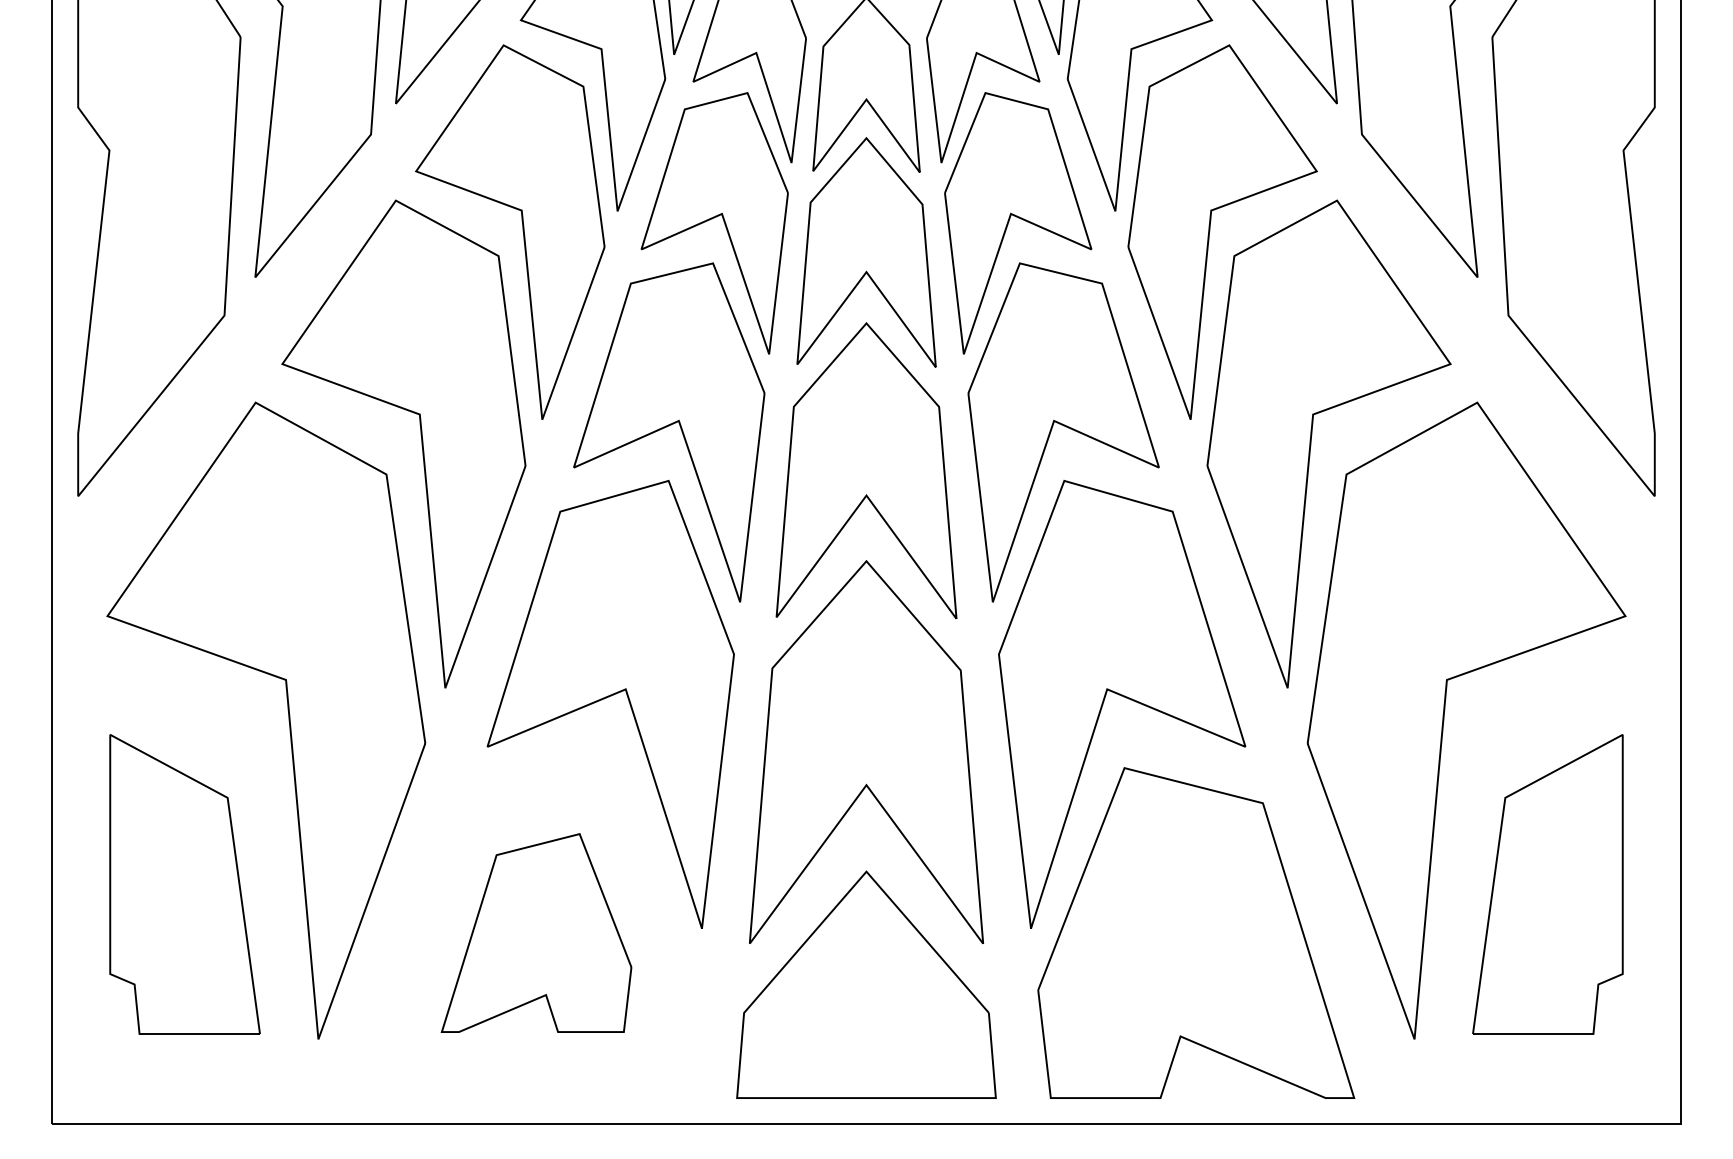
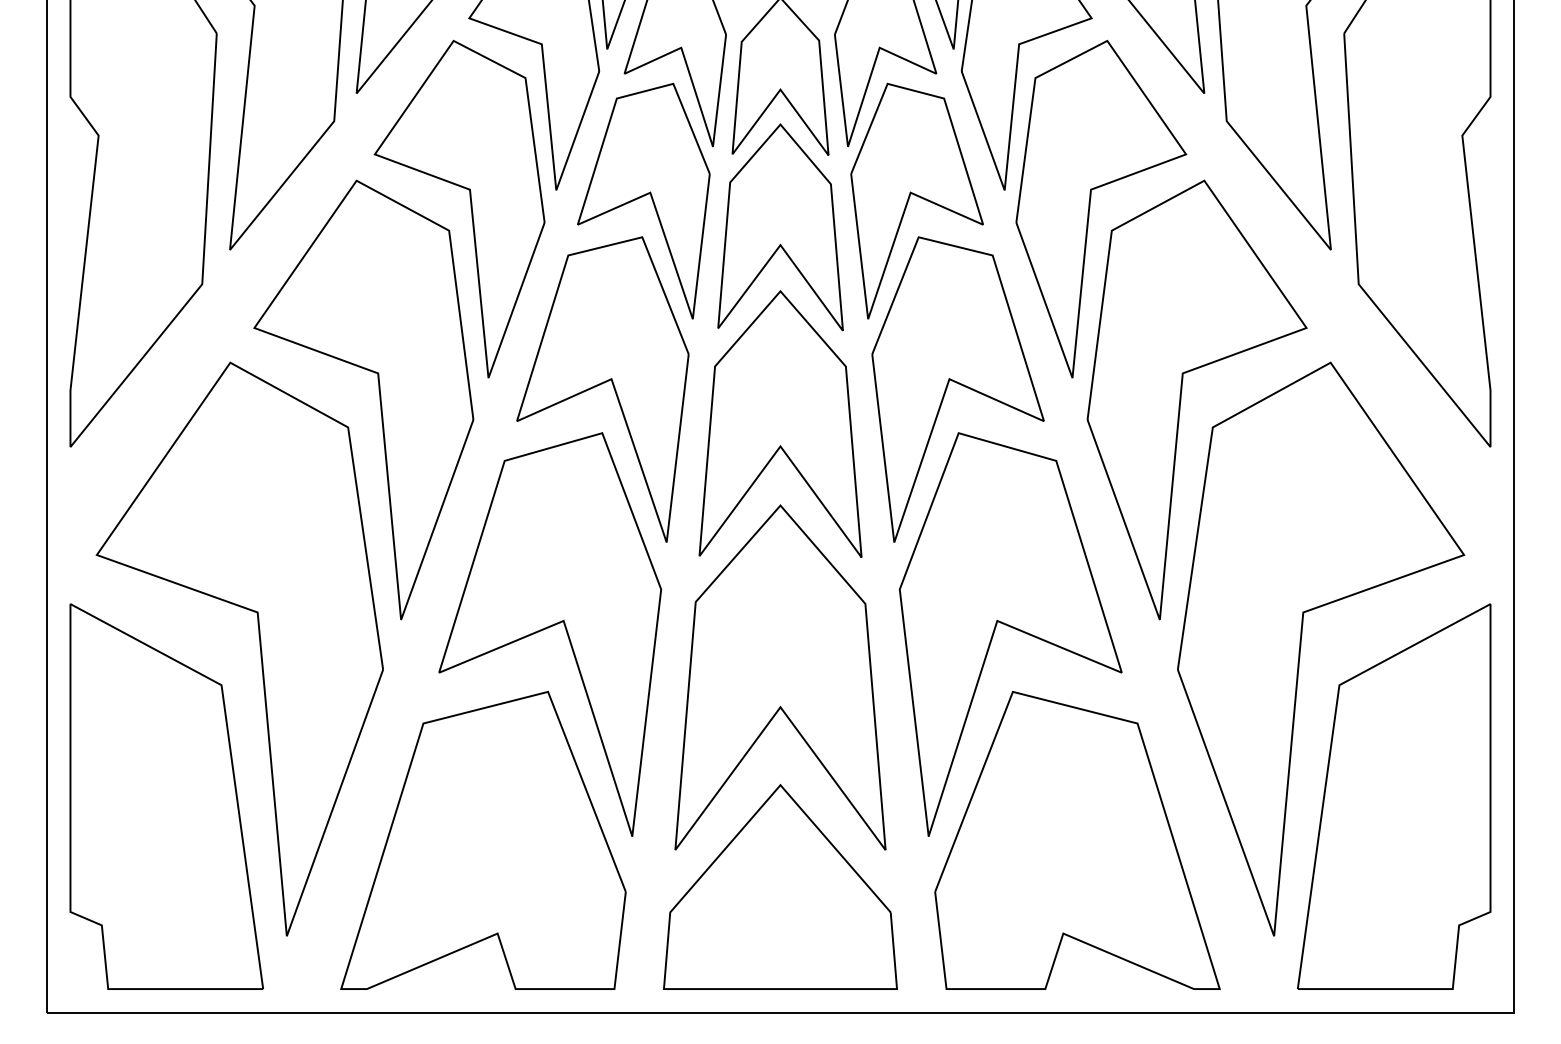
part: (184, 884) -> (166, 796), size x1.43
part: (1547, 884) -> (1393, 796), size x1.43
part: (536, 932) -> (483, 839), size x1.67

